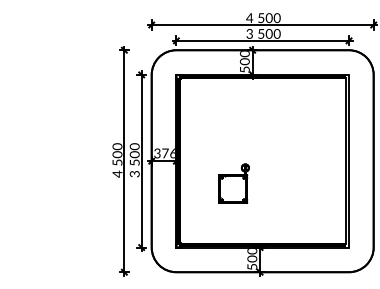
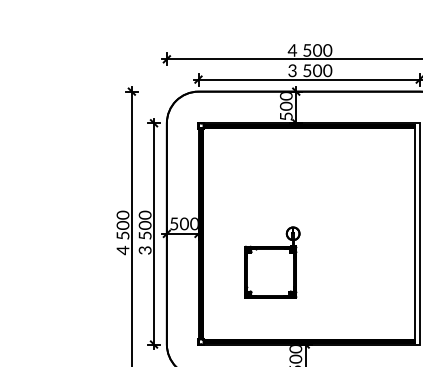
text: (164, 153) -> (183, 223), 376 -> 500
part: (233, 183) -> (271, 262), size x1.43

